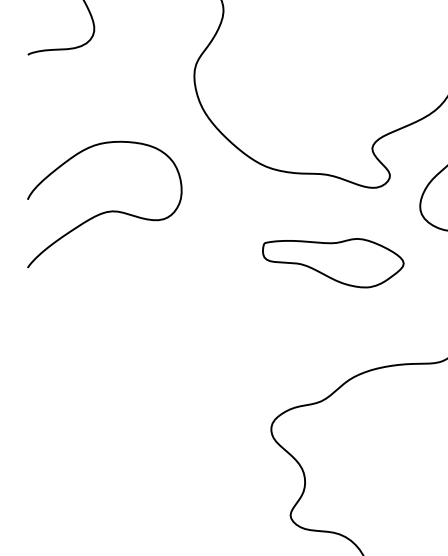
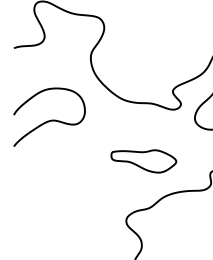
part: (332, 263) -> (143, 161), moved

